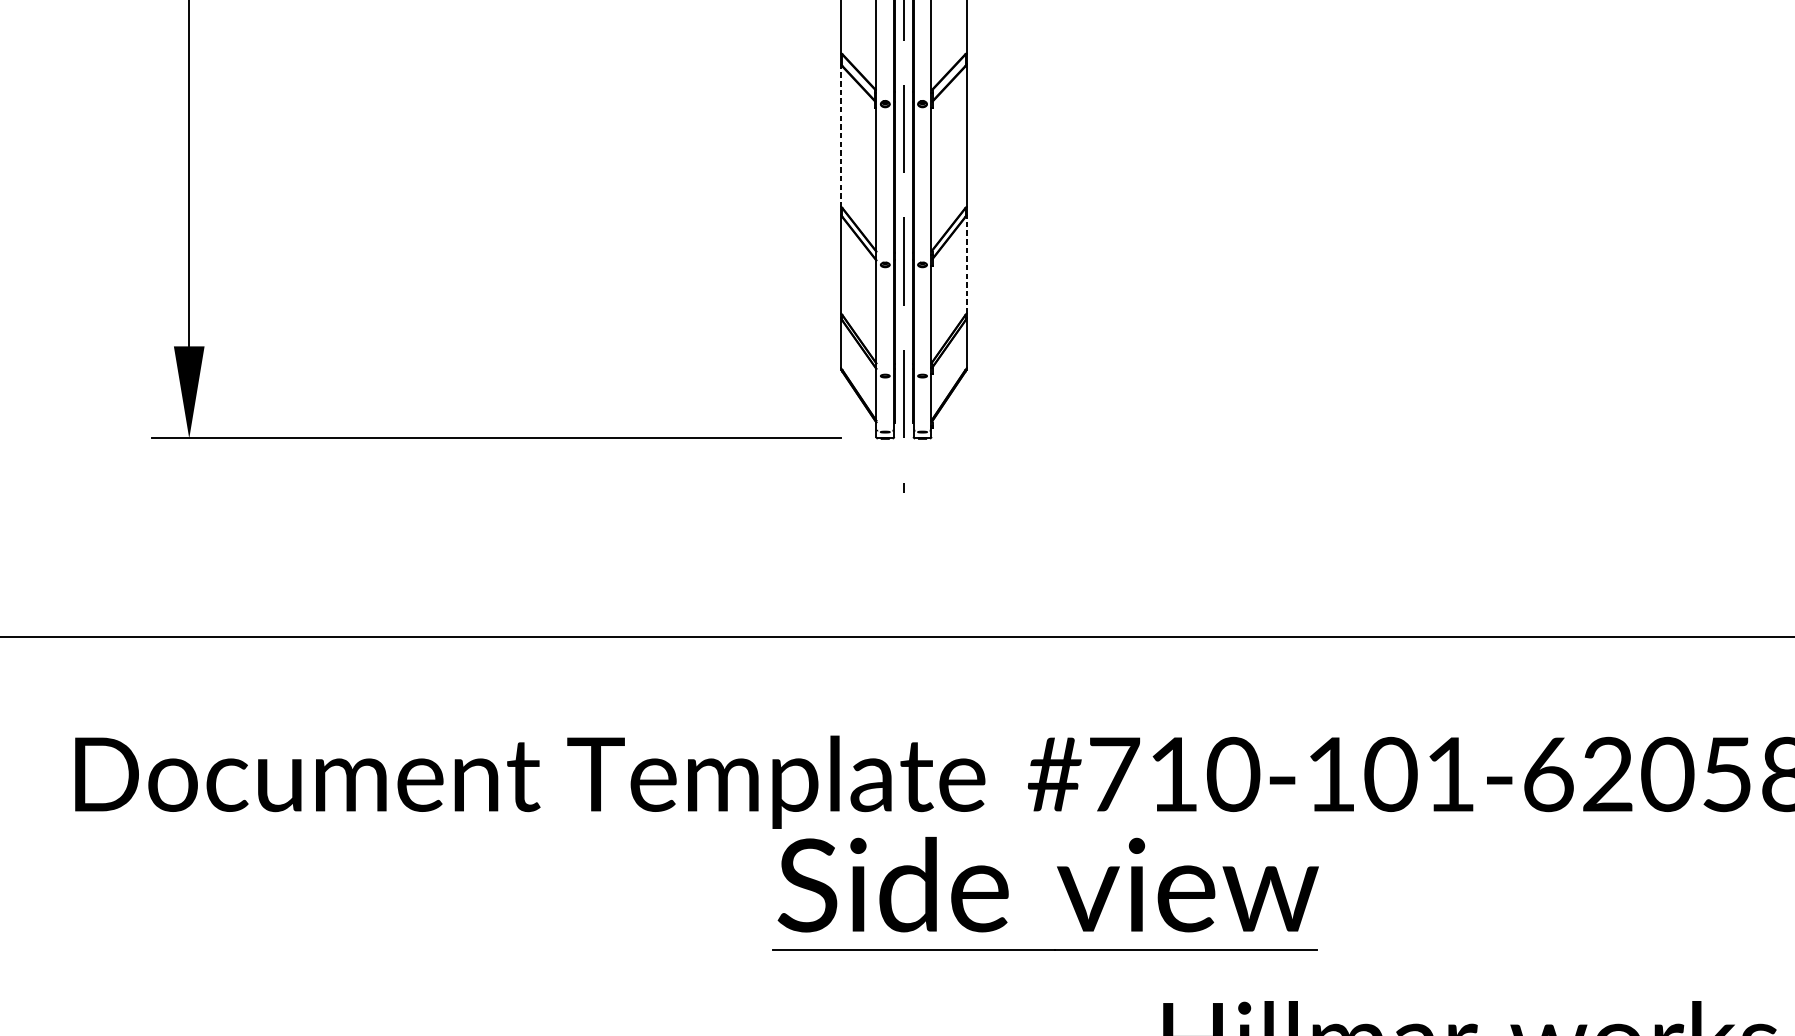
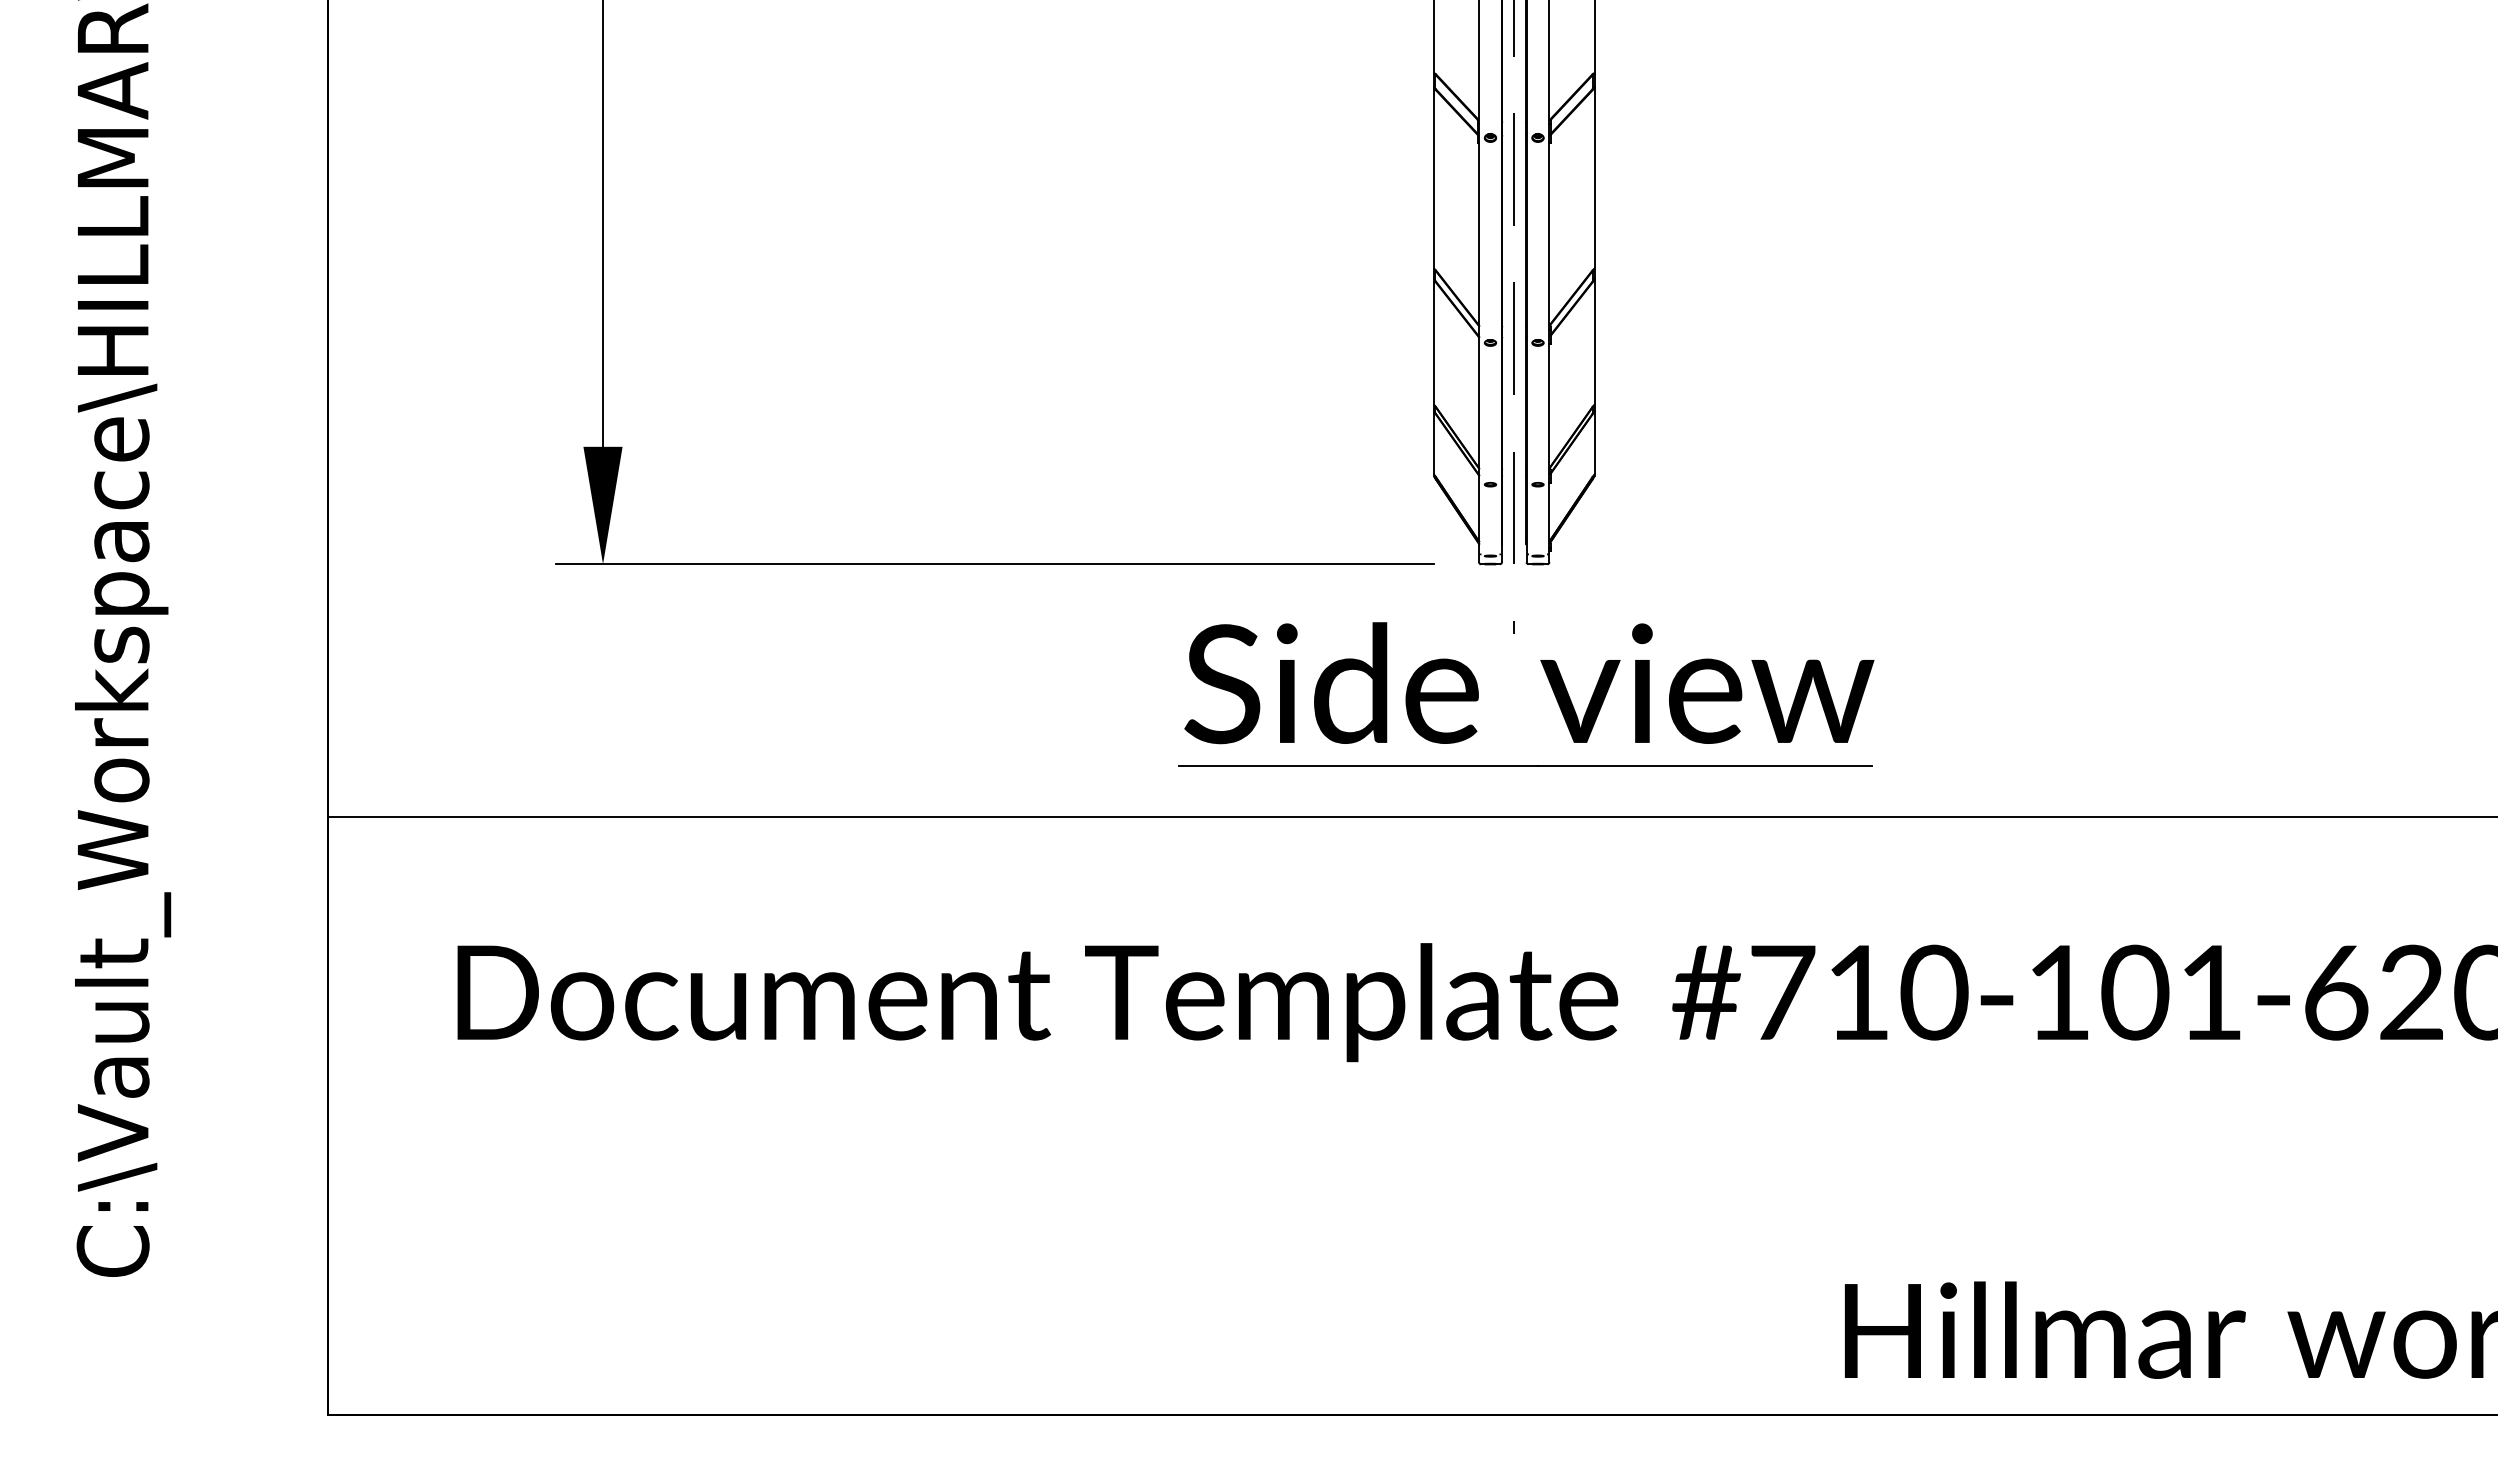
line: (841, 135) -> (1434, 178), dashed -> solid
line: (966, 263) -> (1594, 341), dashed -> solid
part: (1064, 884) -> (1549, 683), moved

